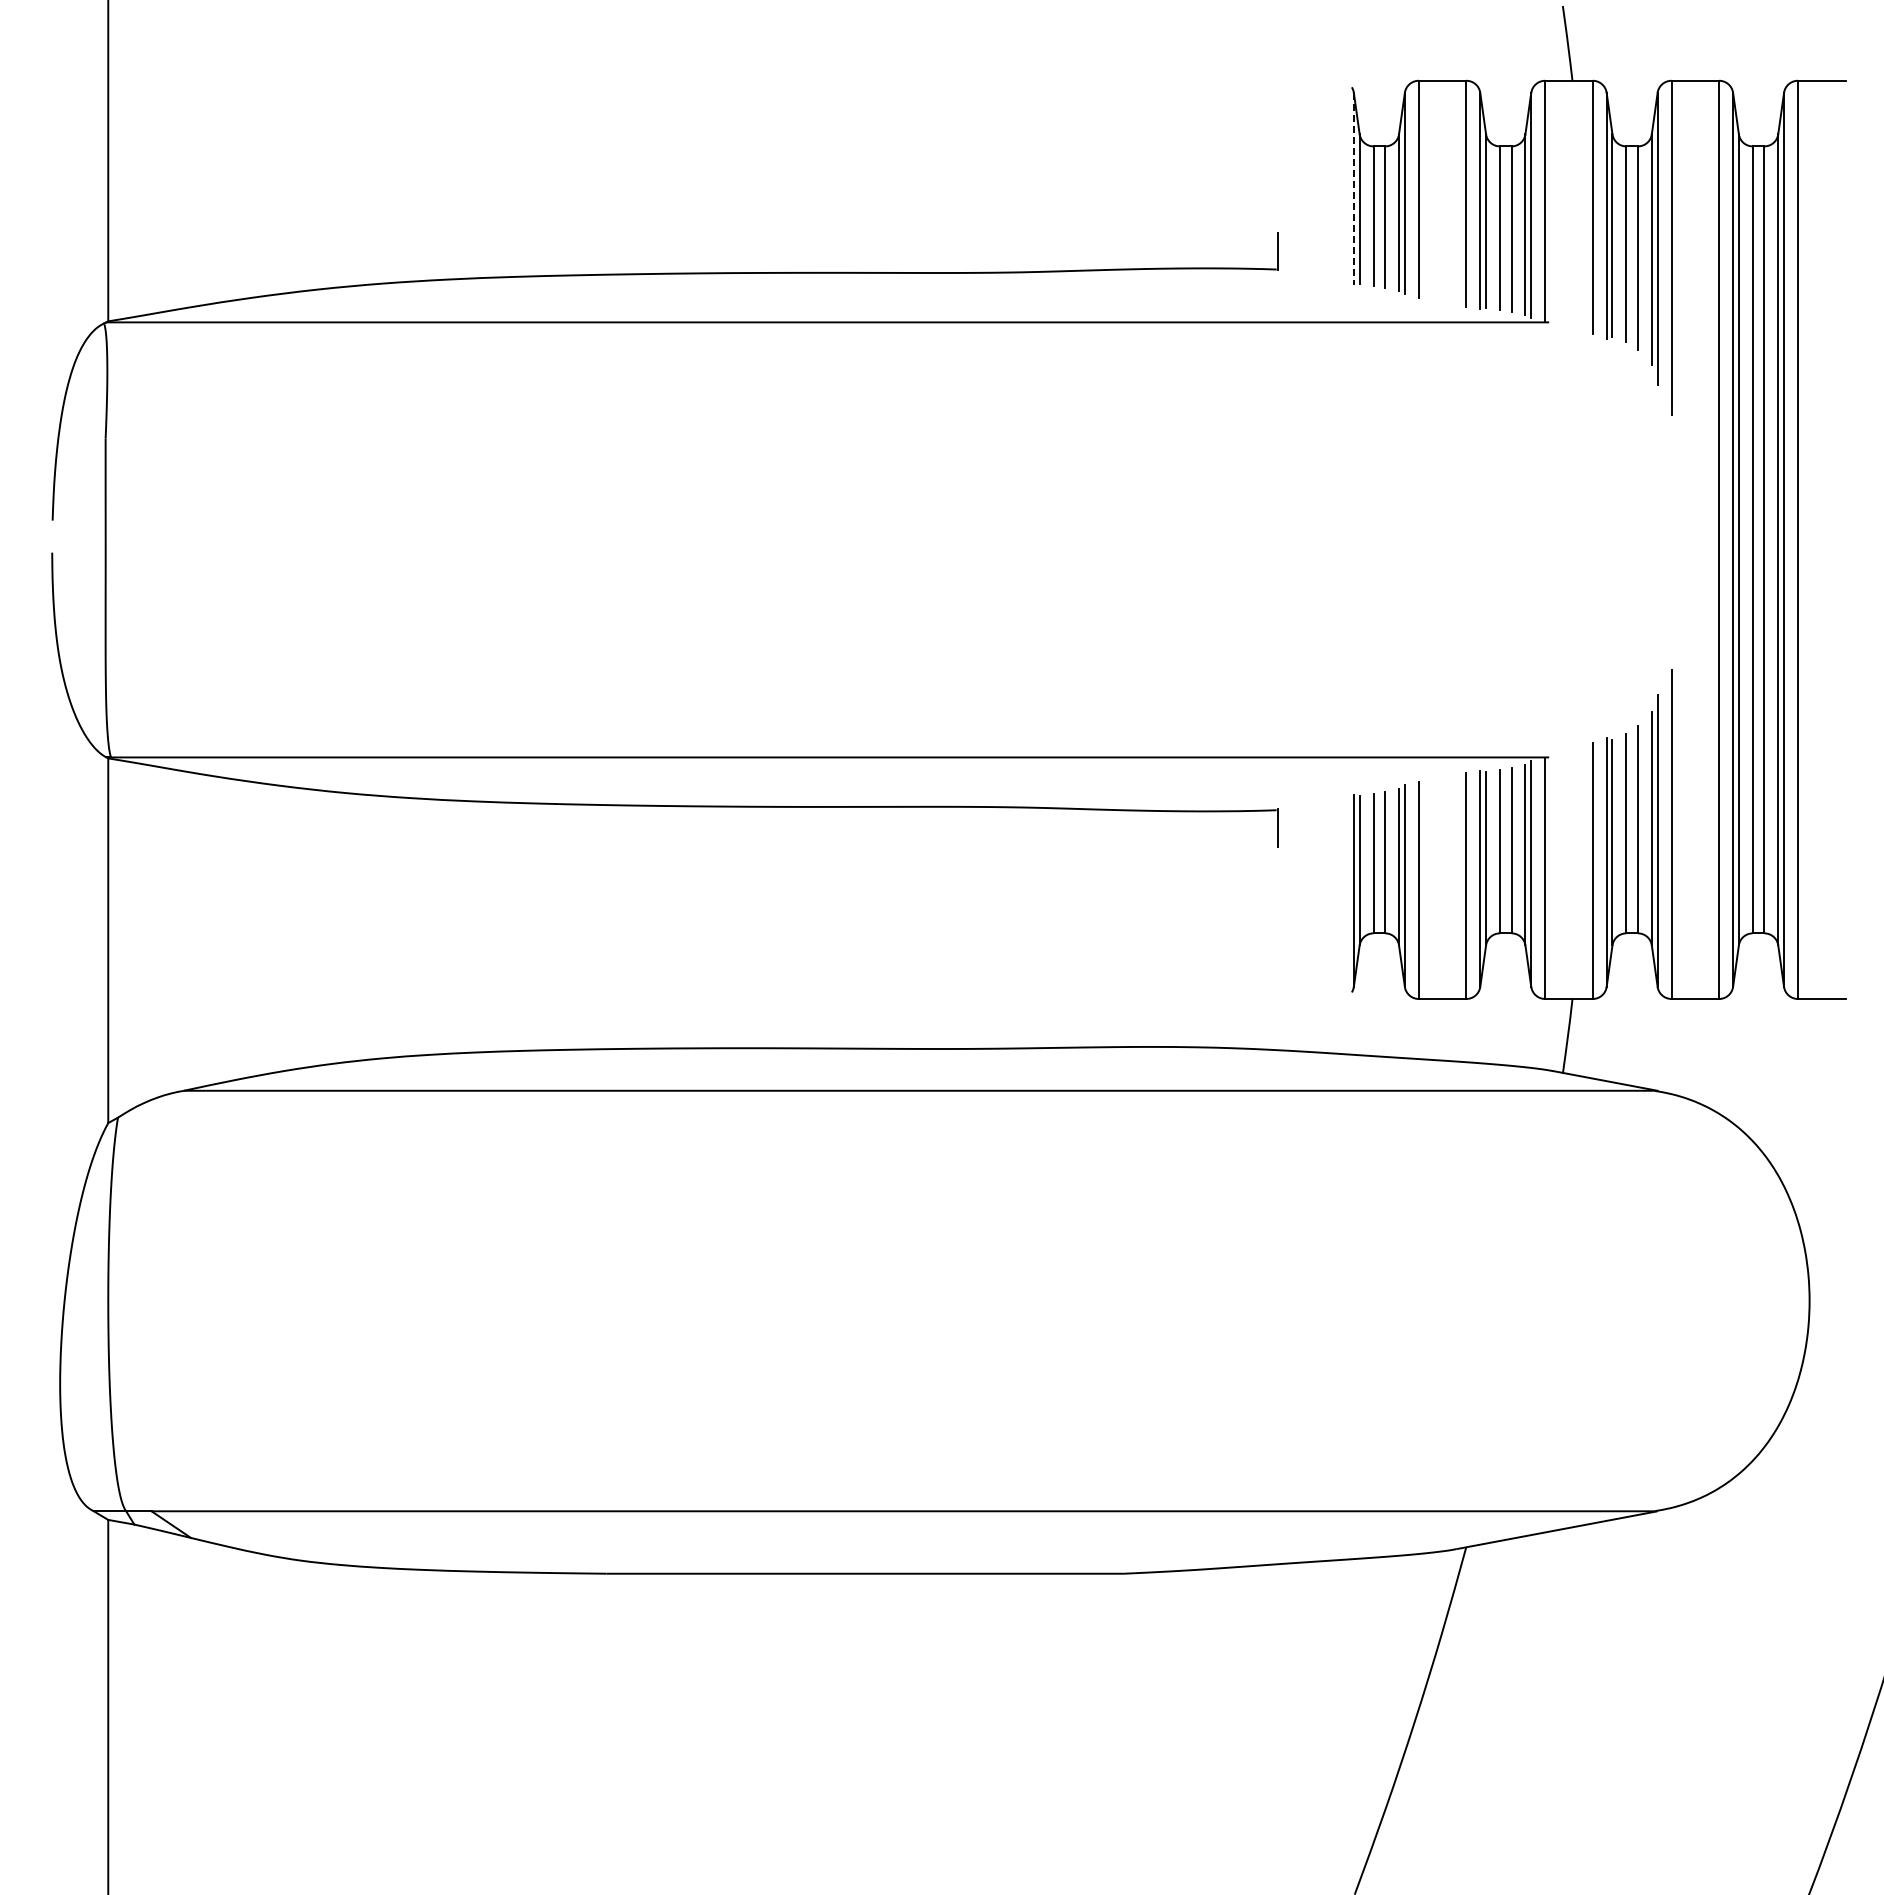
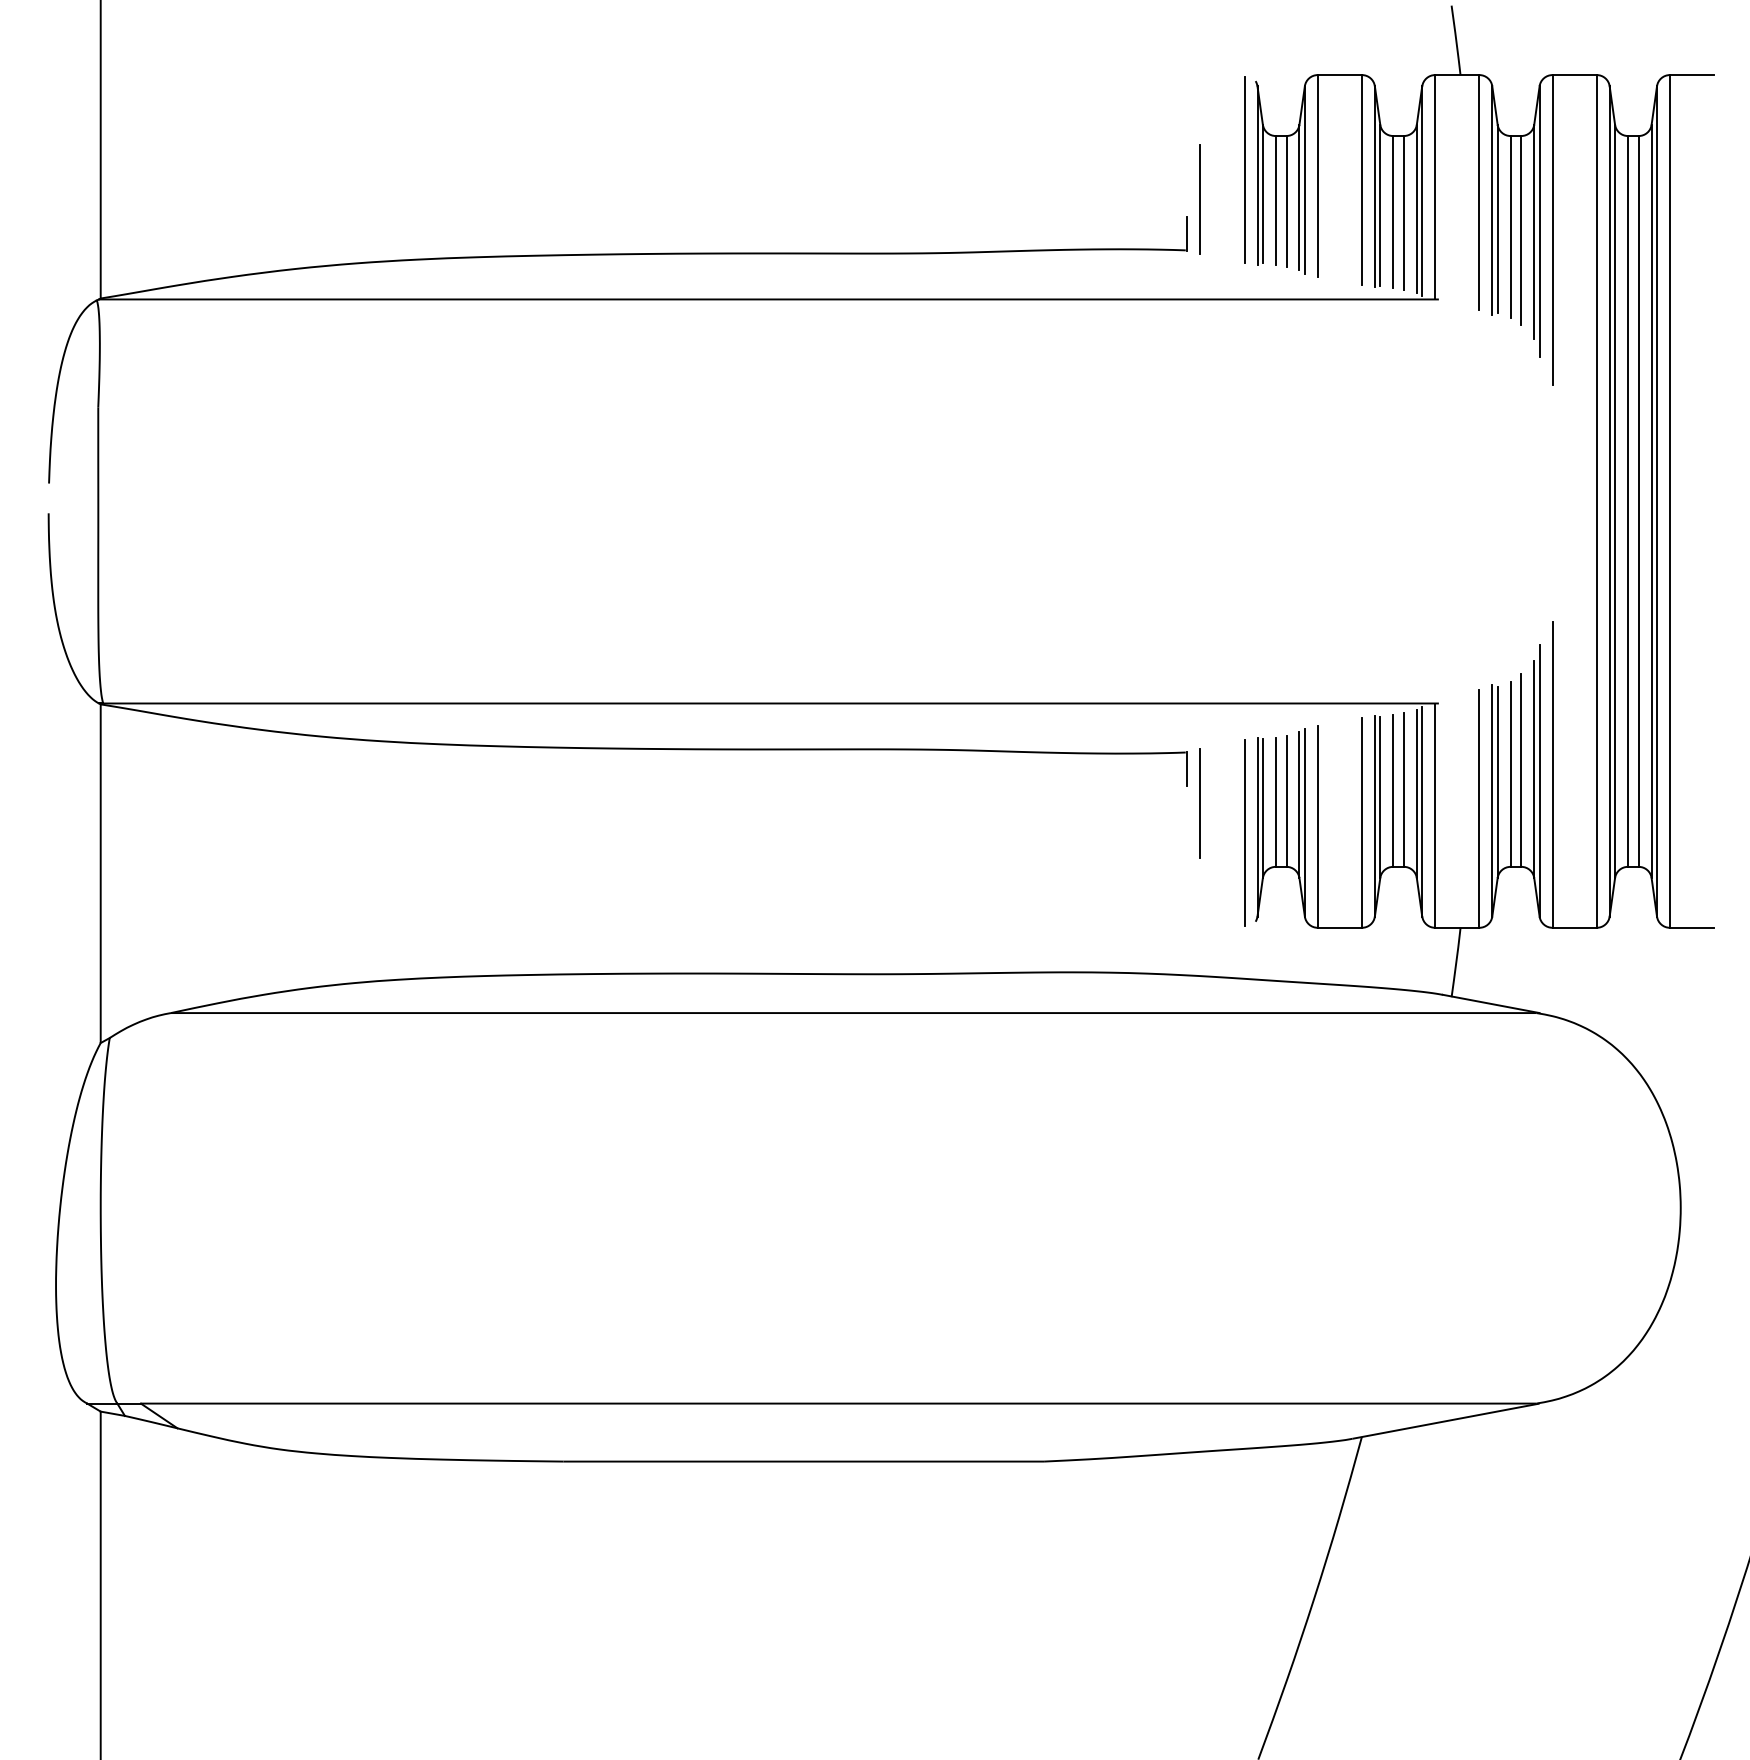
line: (1339, 182) -> (1244, 169), added
line: (1353, 188) -> (1257, 175), dashed -> solid
line: (1292, 214) -> (1200, 199), added
line: (1292, 864) -> (1200, 802), added
line: (1339, 896) -> (1244, 832), added

